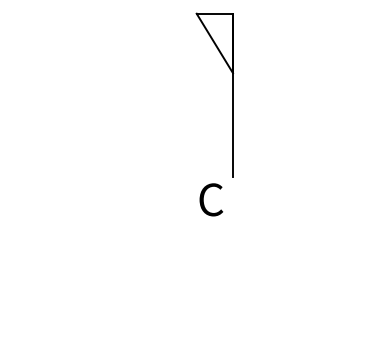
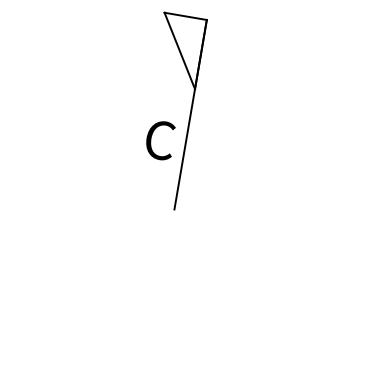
text: (211, 199) -> (160, 139), moved

